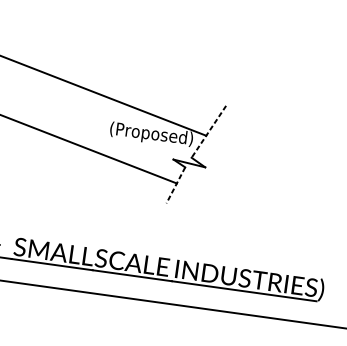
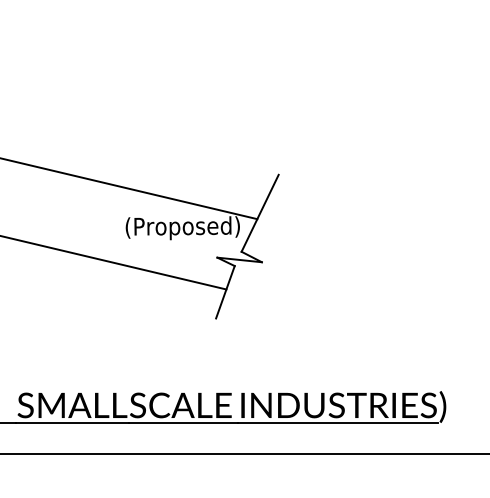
line: (209, 131) -> (260, 213), dashed -> solid
line: (175, 185) -> (225, 292), dashed -> solid

